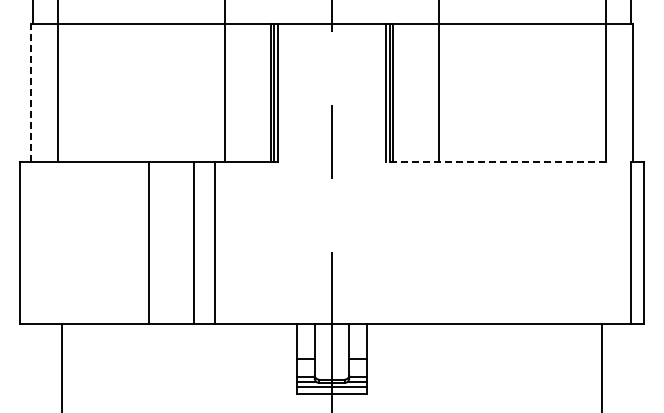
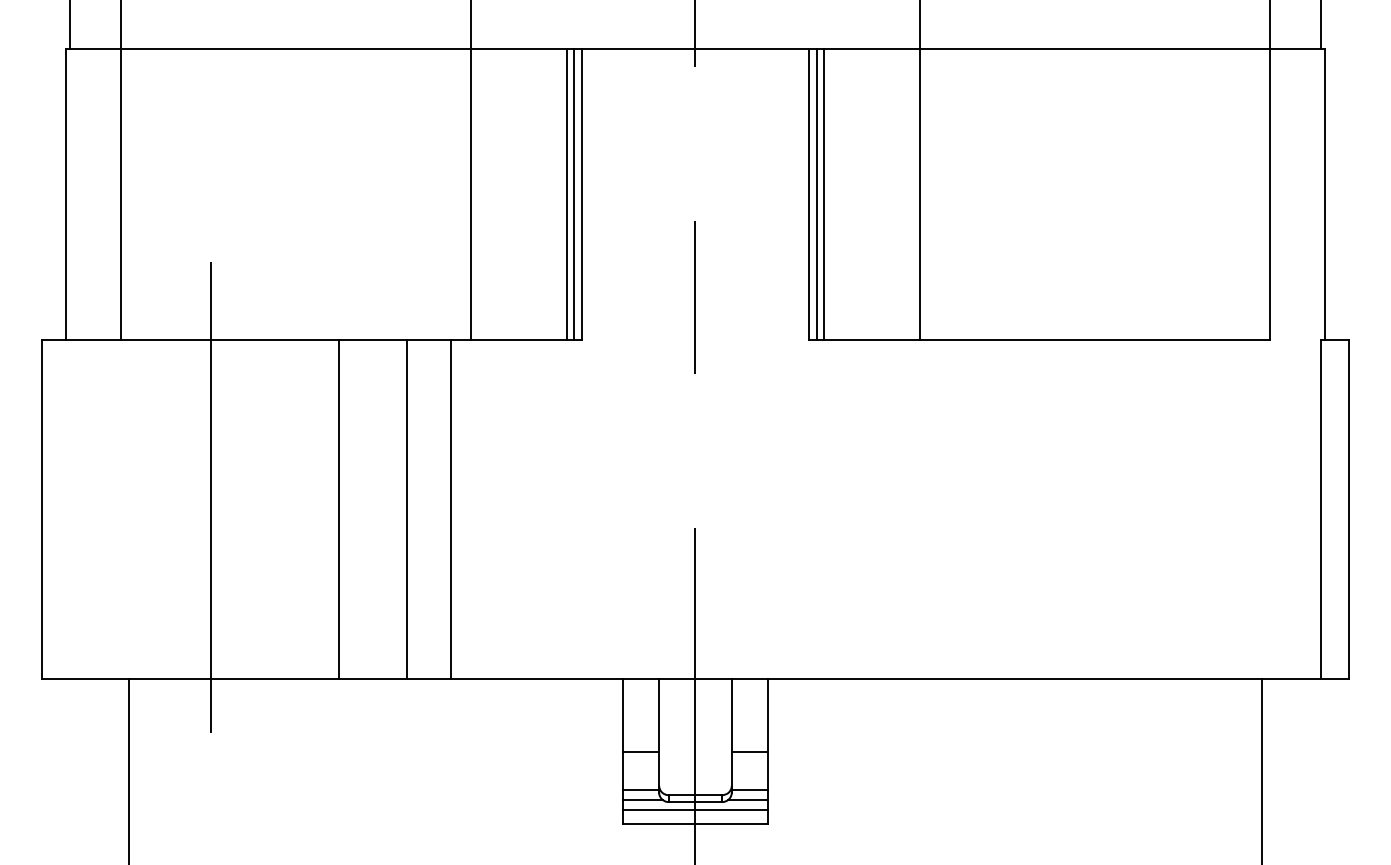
line: (31, 92) -> (65, 193), dashed -> solid
line: (495, 162) -> (1038, 340), dashed -> solid
line: (100, 236) -> (210, 495), added
line: (148, 243) -> (338, 510), moved

